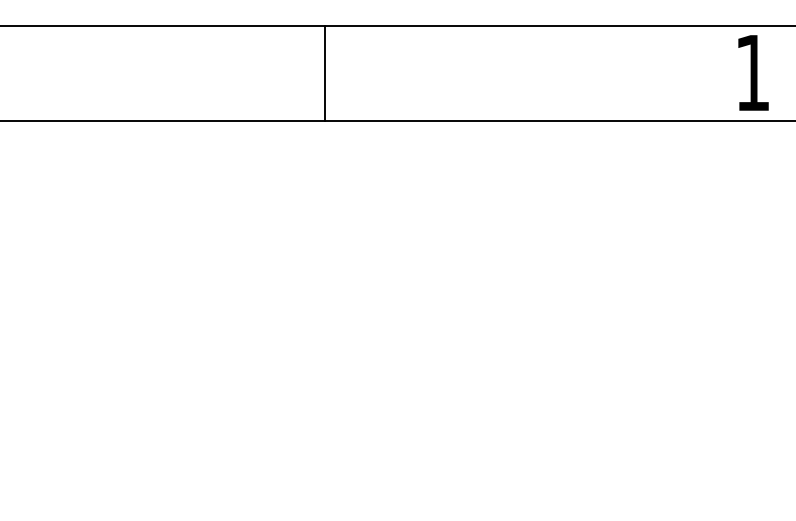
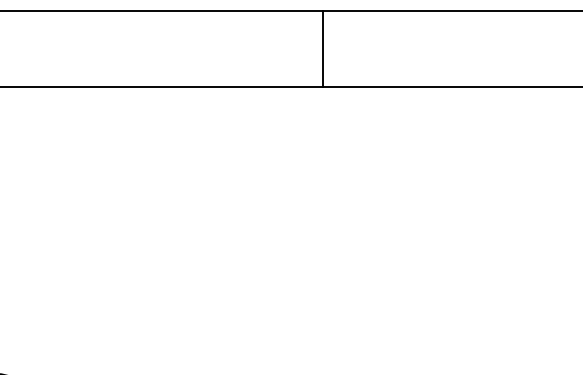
line: (325, 73) -> (323, 49), moved

